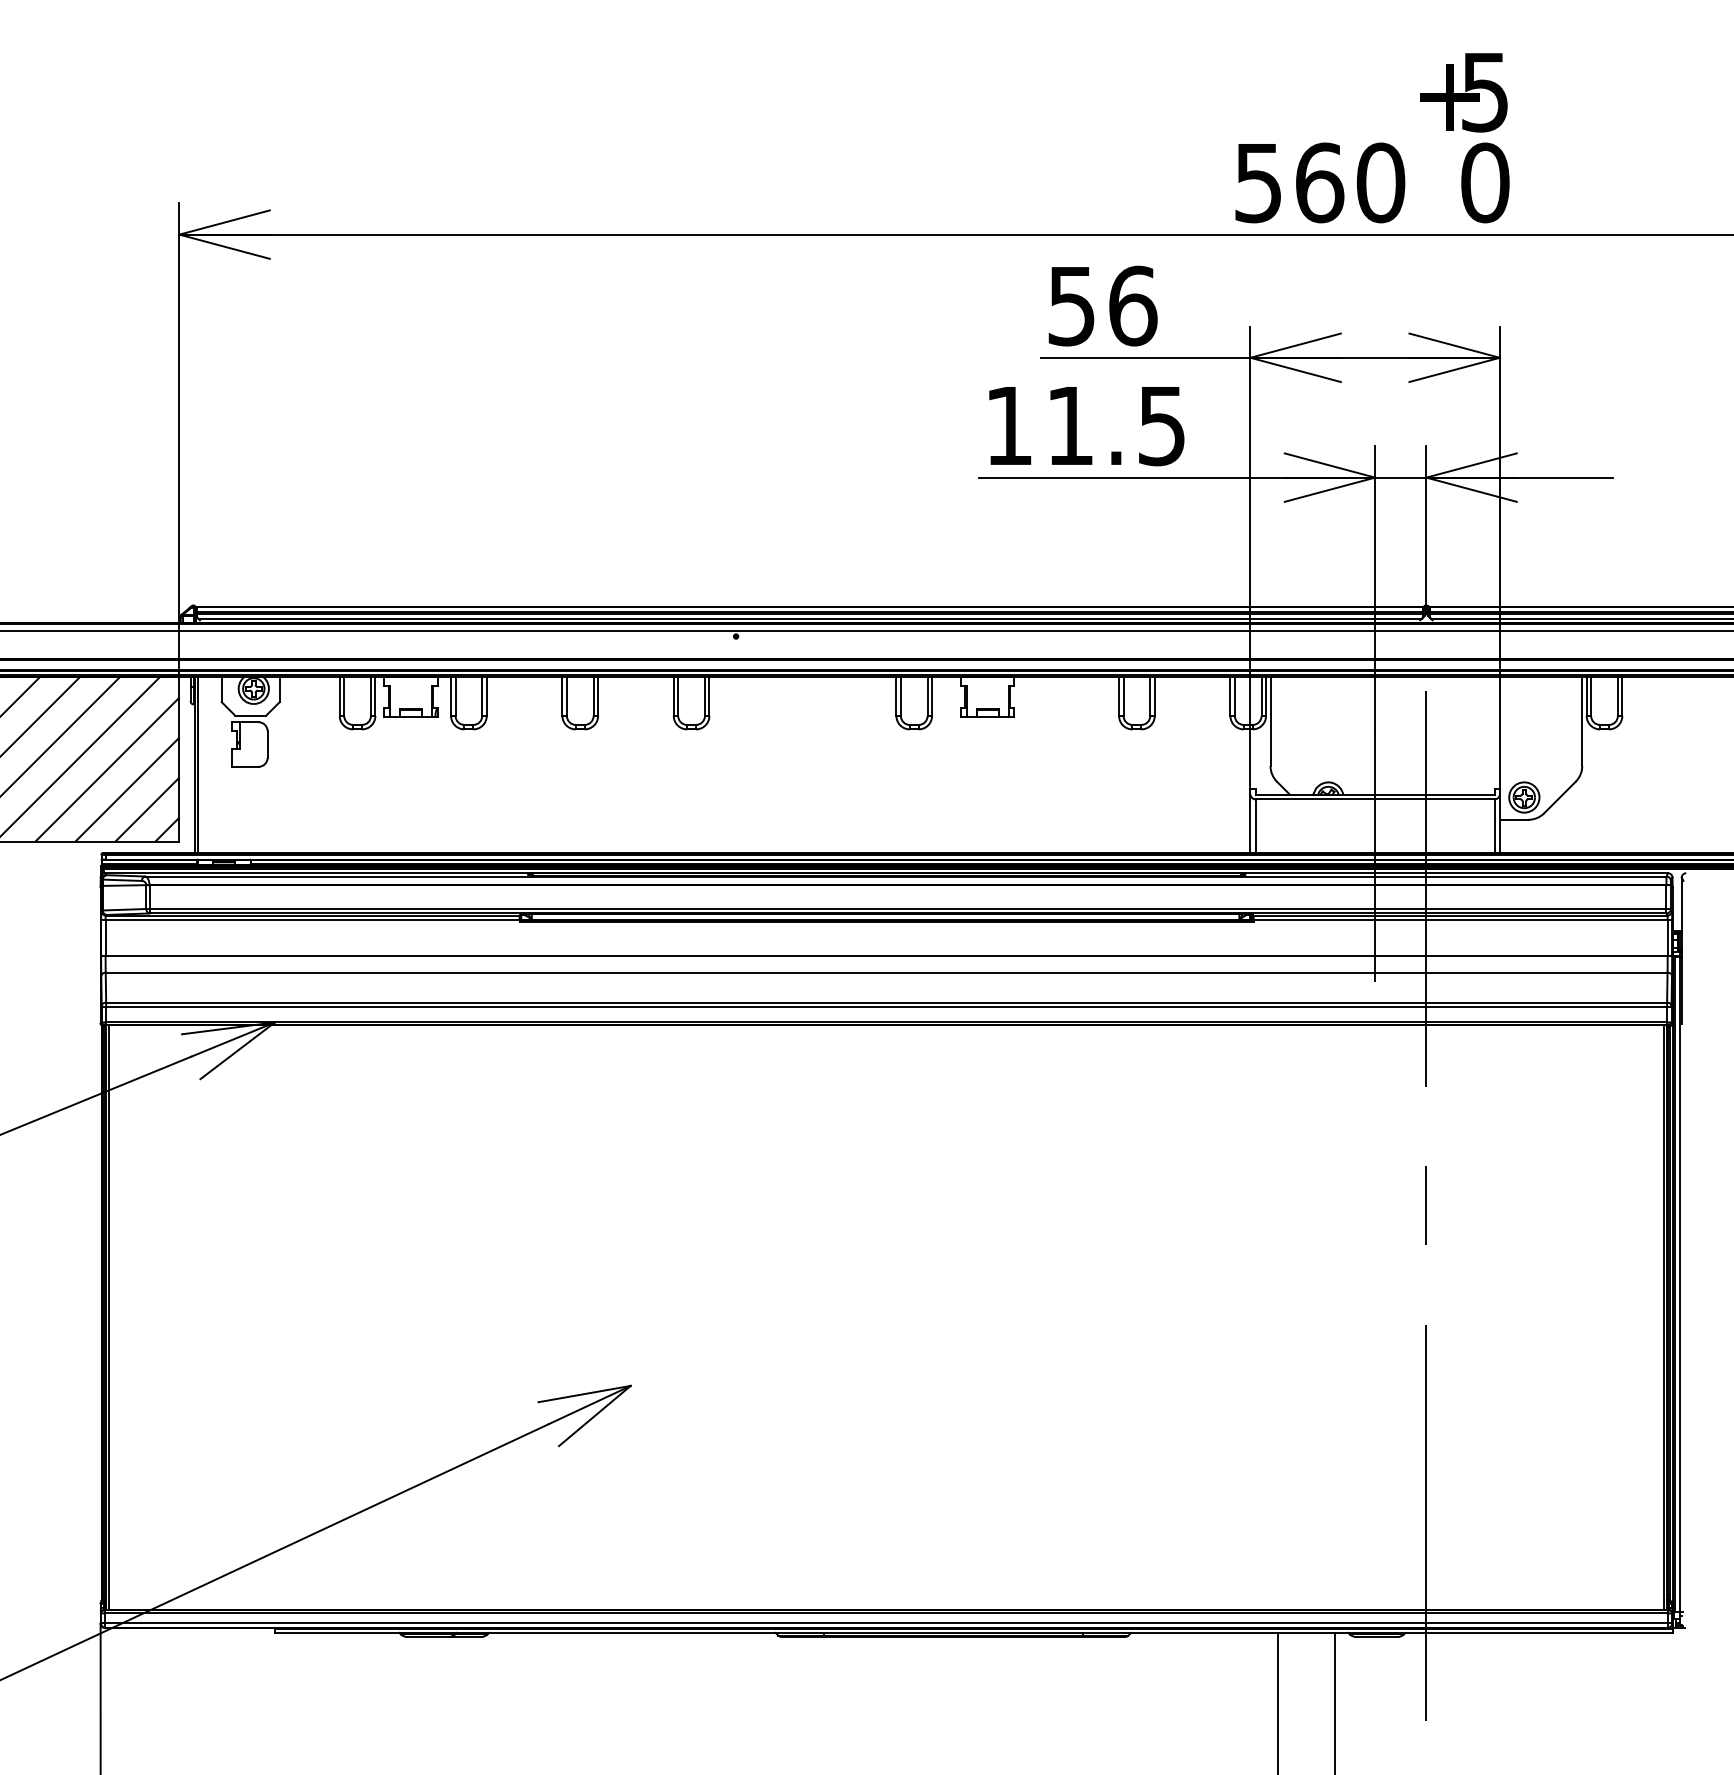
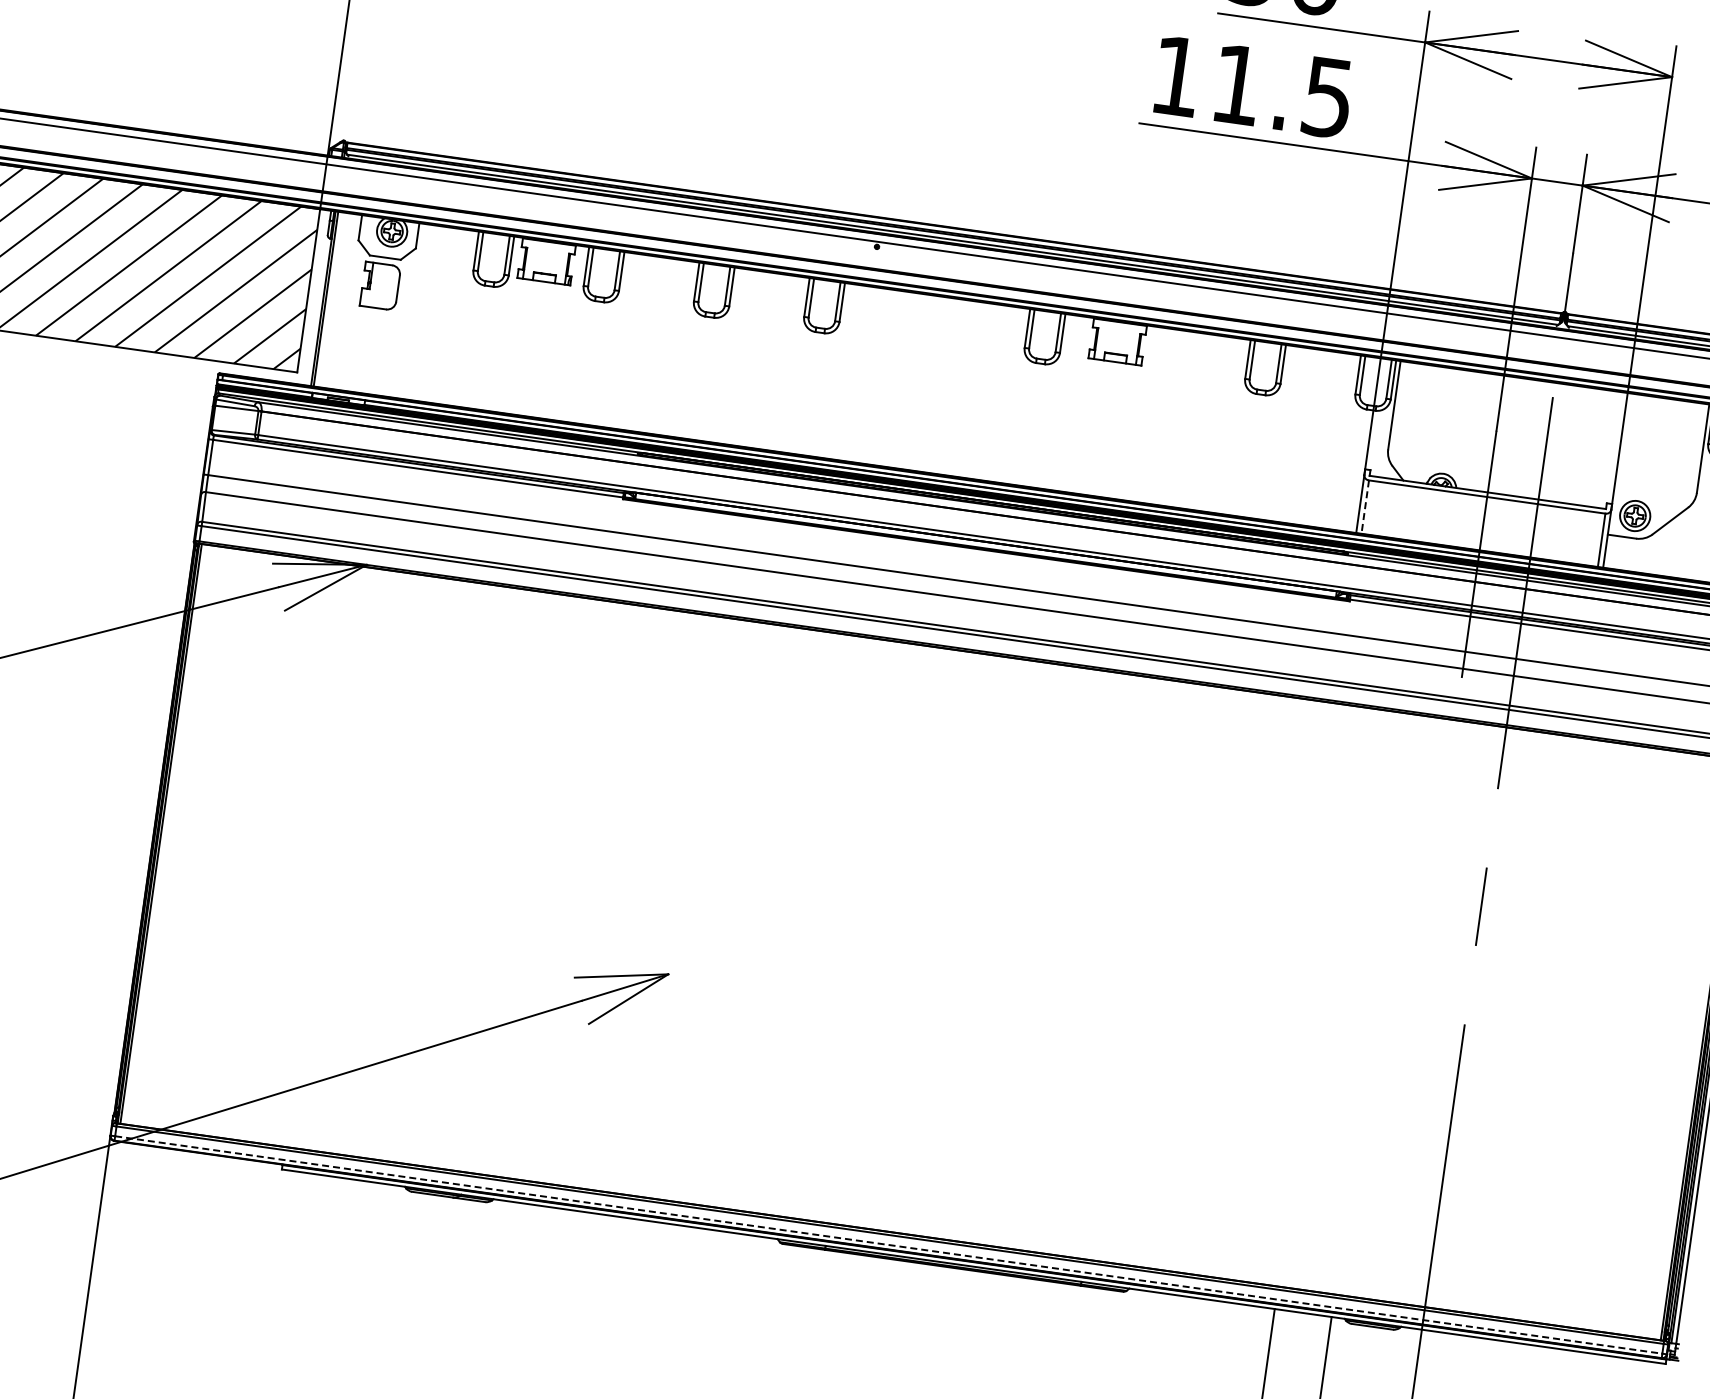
line: (1255, 826) -> (1364, 507), solid -> dashed
line: (887, 1623) -> (889, 1245), solid -> dashed

